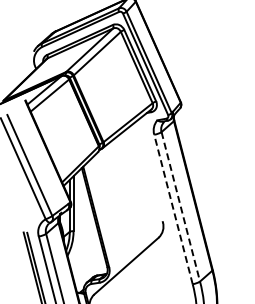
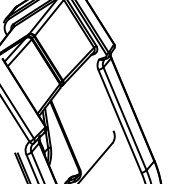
line: (180, 207) -> (124, 119), dashed -> solid
line: (173, 208) -> (119, 120), dashed -> solid

